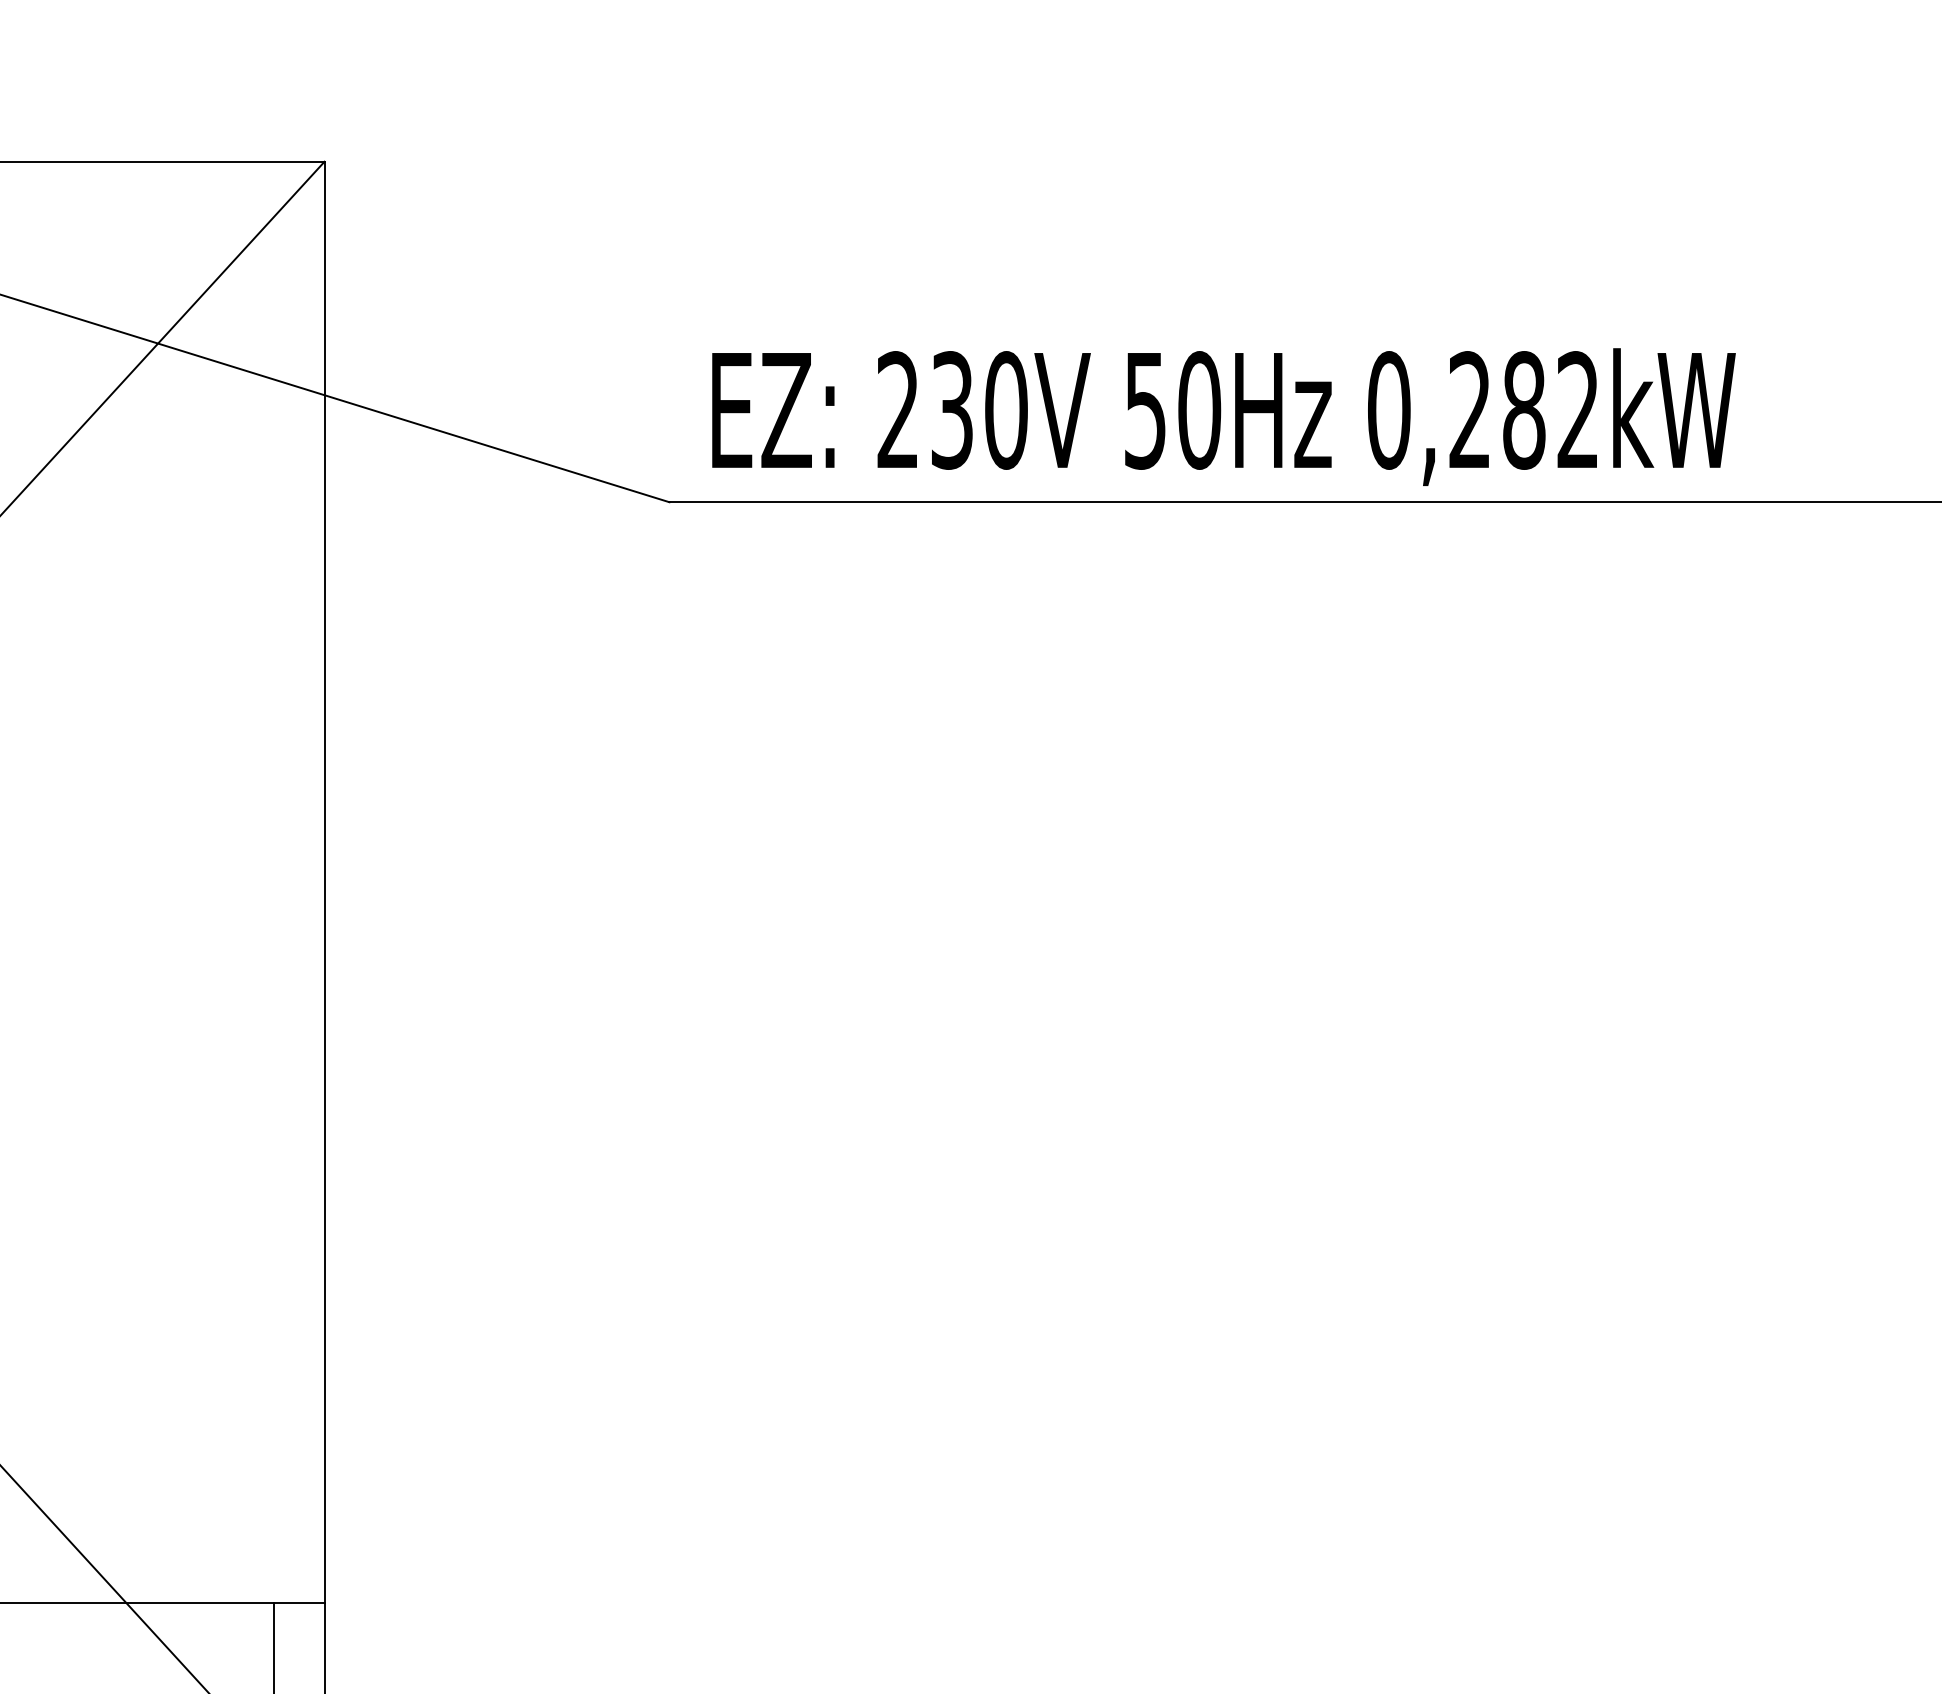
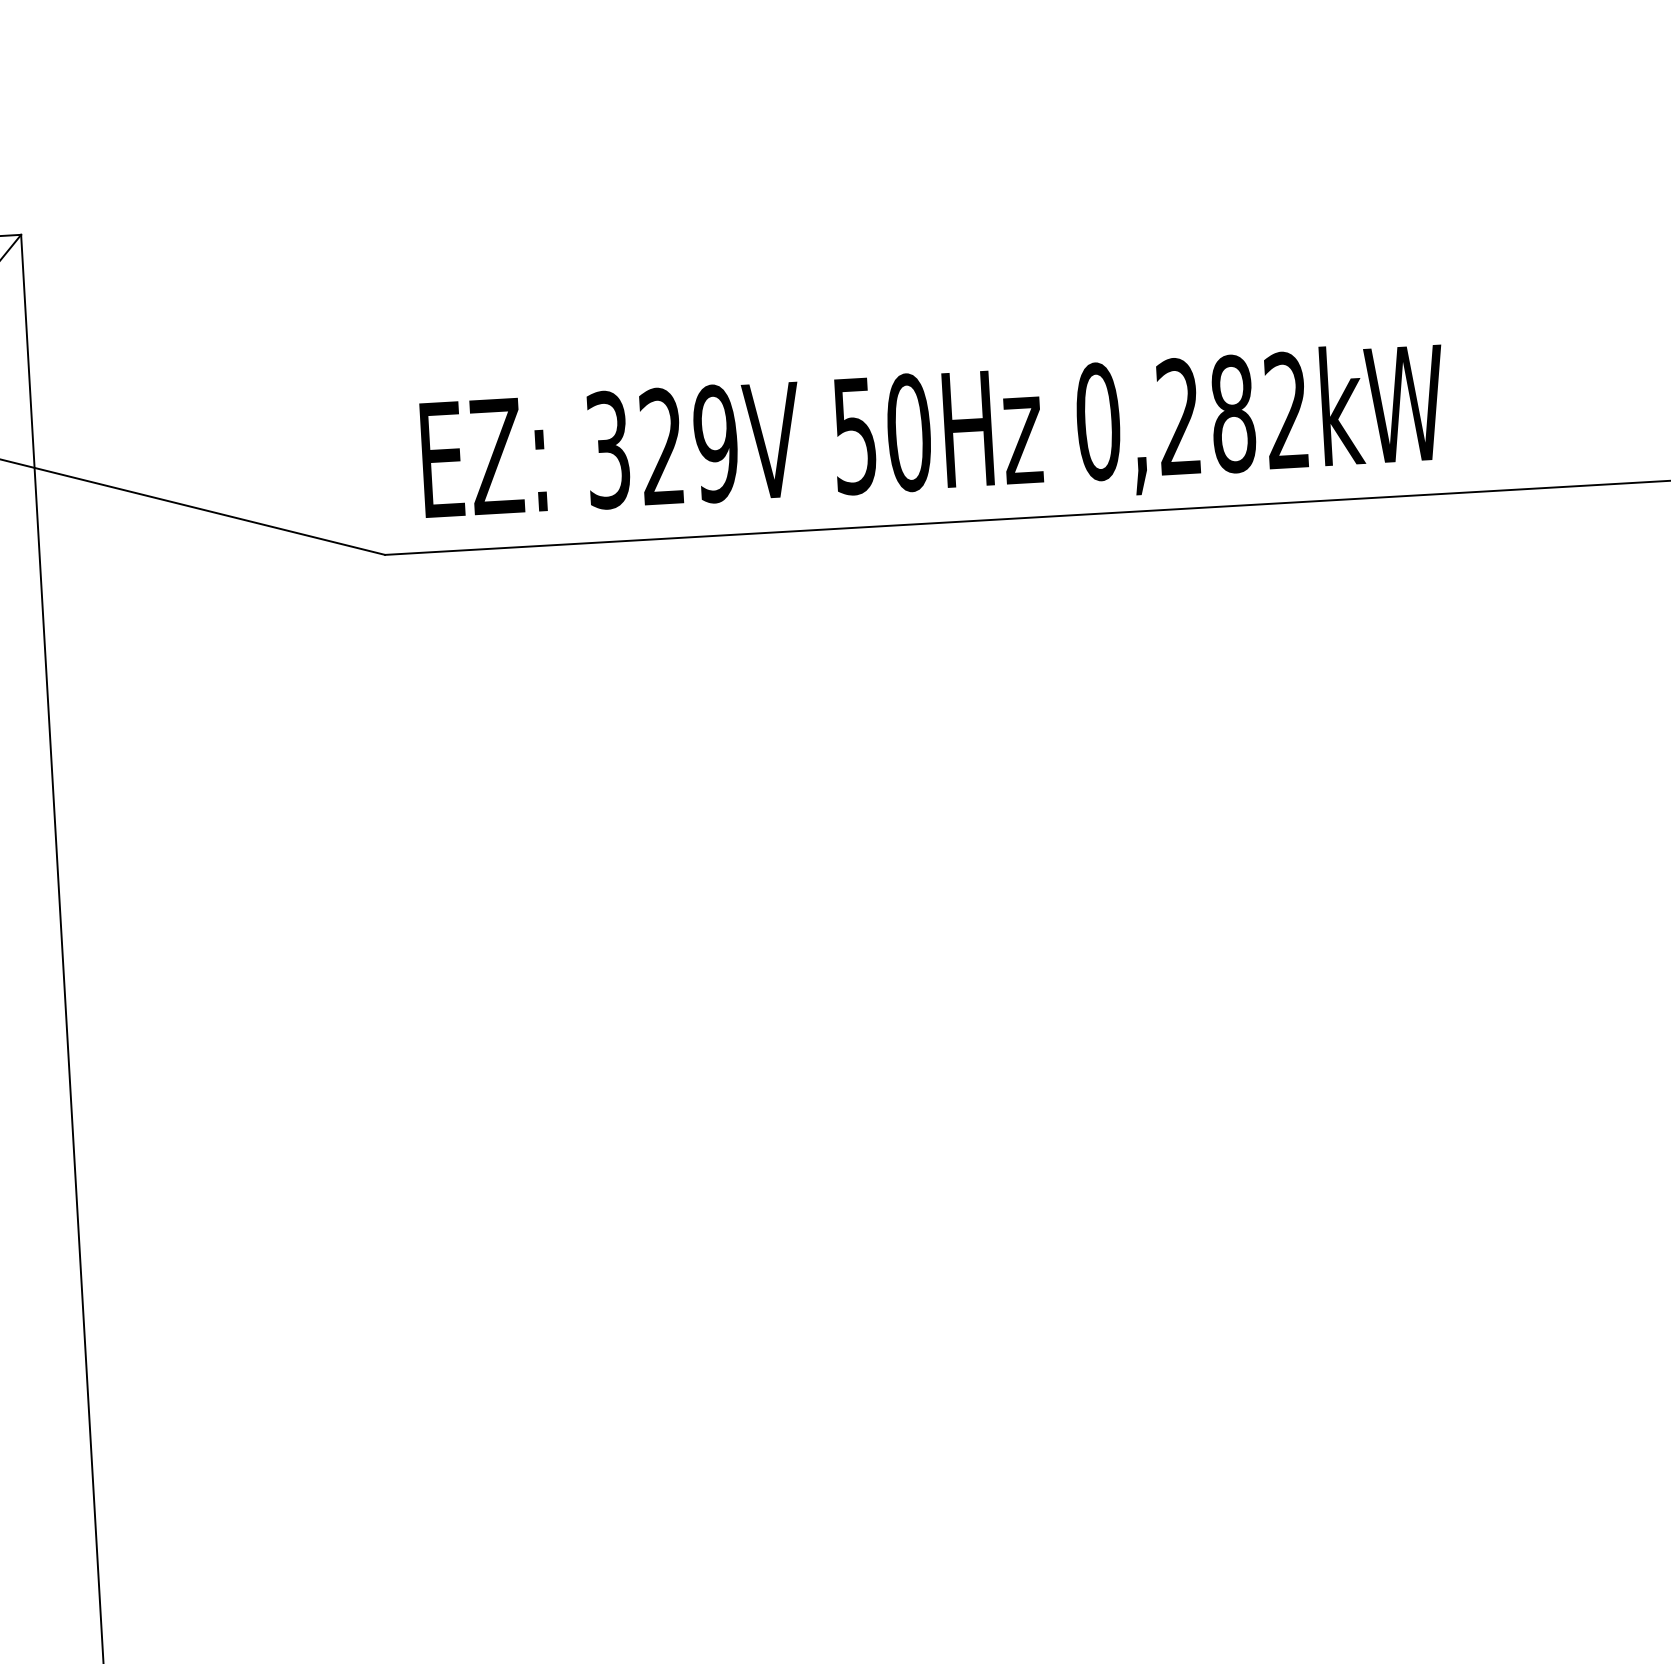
text: (952, 410) -> (662, 447), 230V -> 329V

